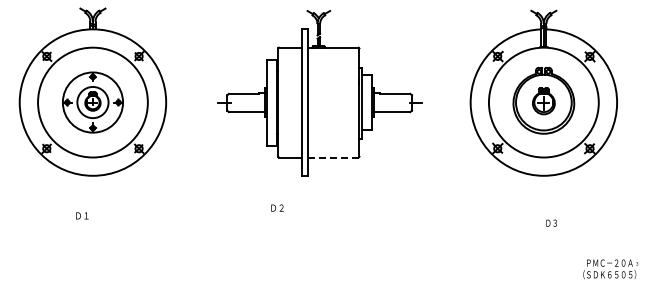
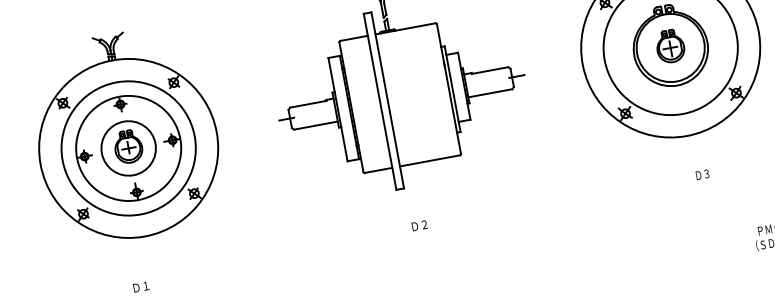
part: (92, 102) -> (128, 148), size x1.43
line: (333, 157) -> (430, 160), dashed -> solid
text: (277, 207) -> (419, 224), moved
text: (551, 222) -> (702, 173), moved

